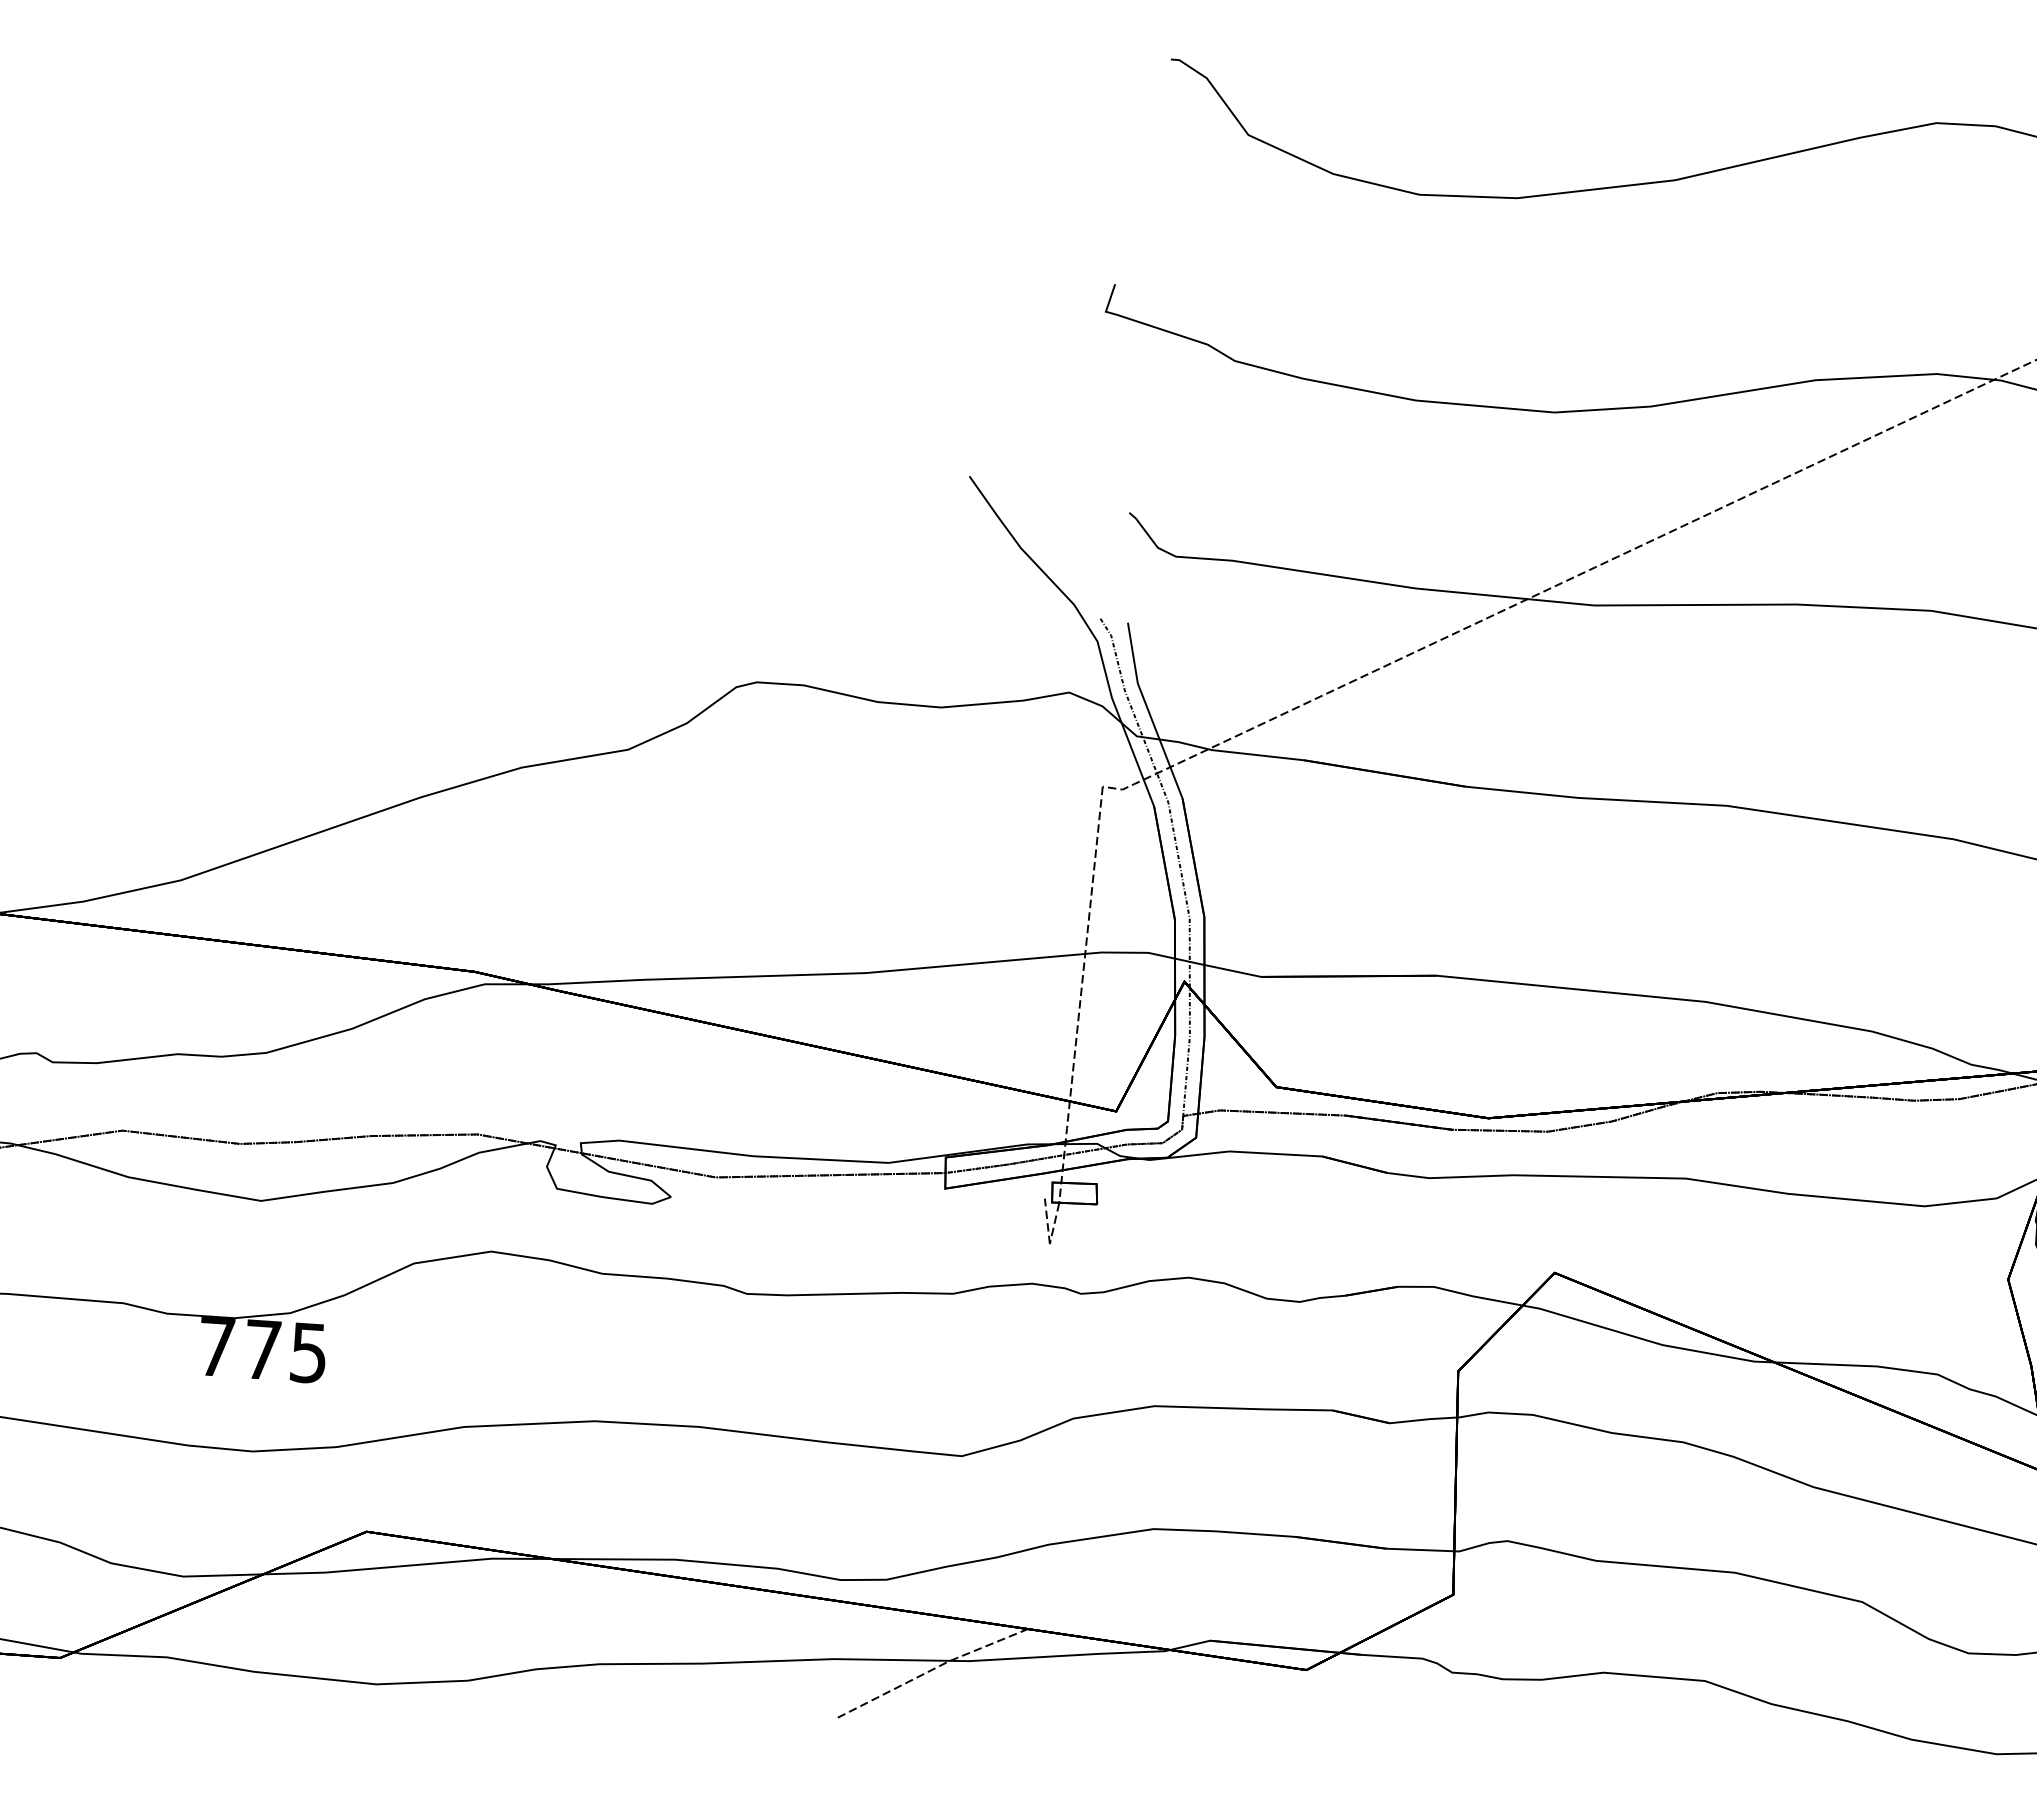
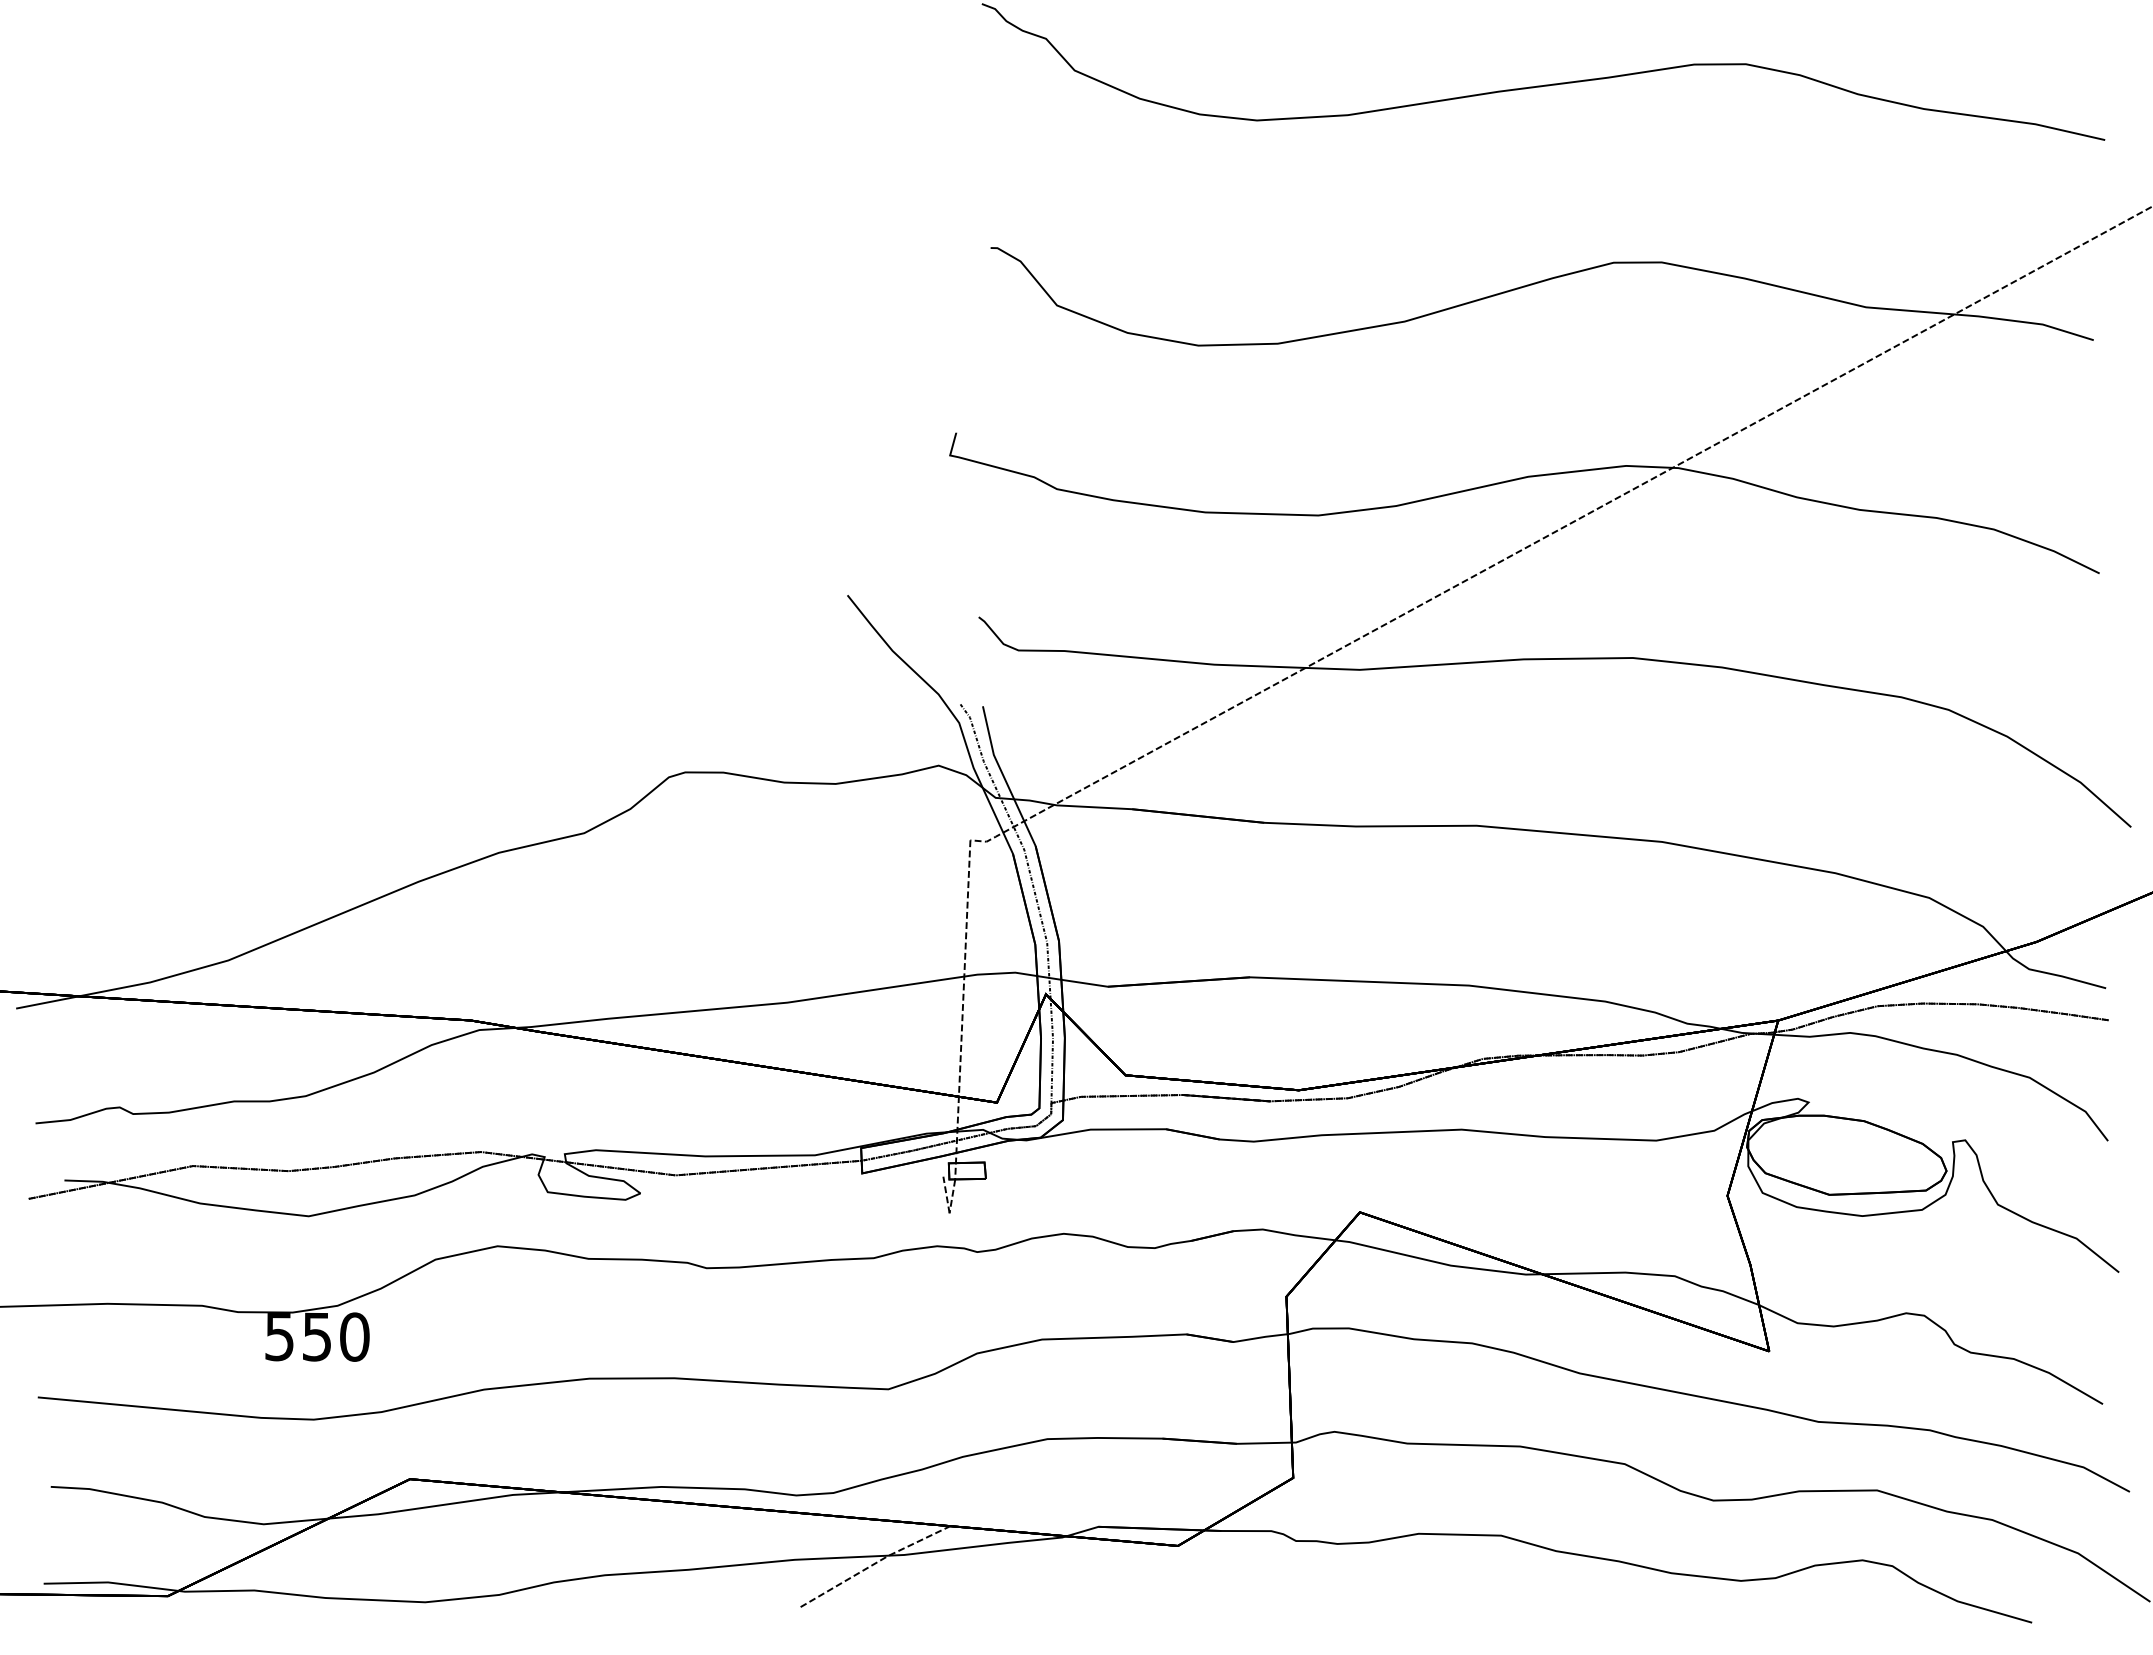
text: (263, 1349) -> (317, 1336), 775 -> 550

